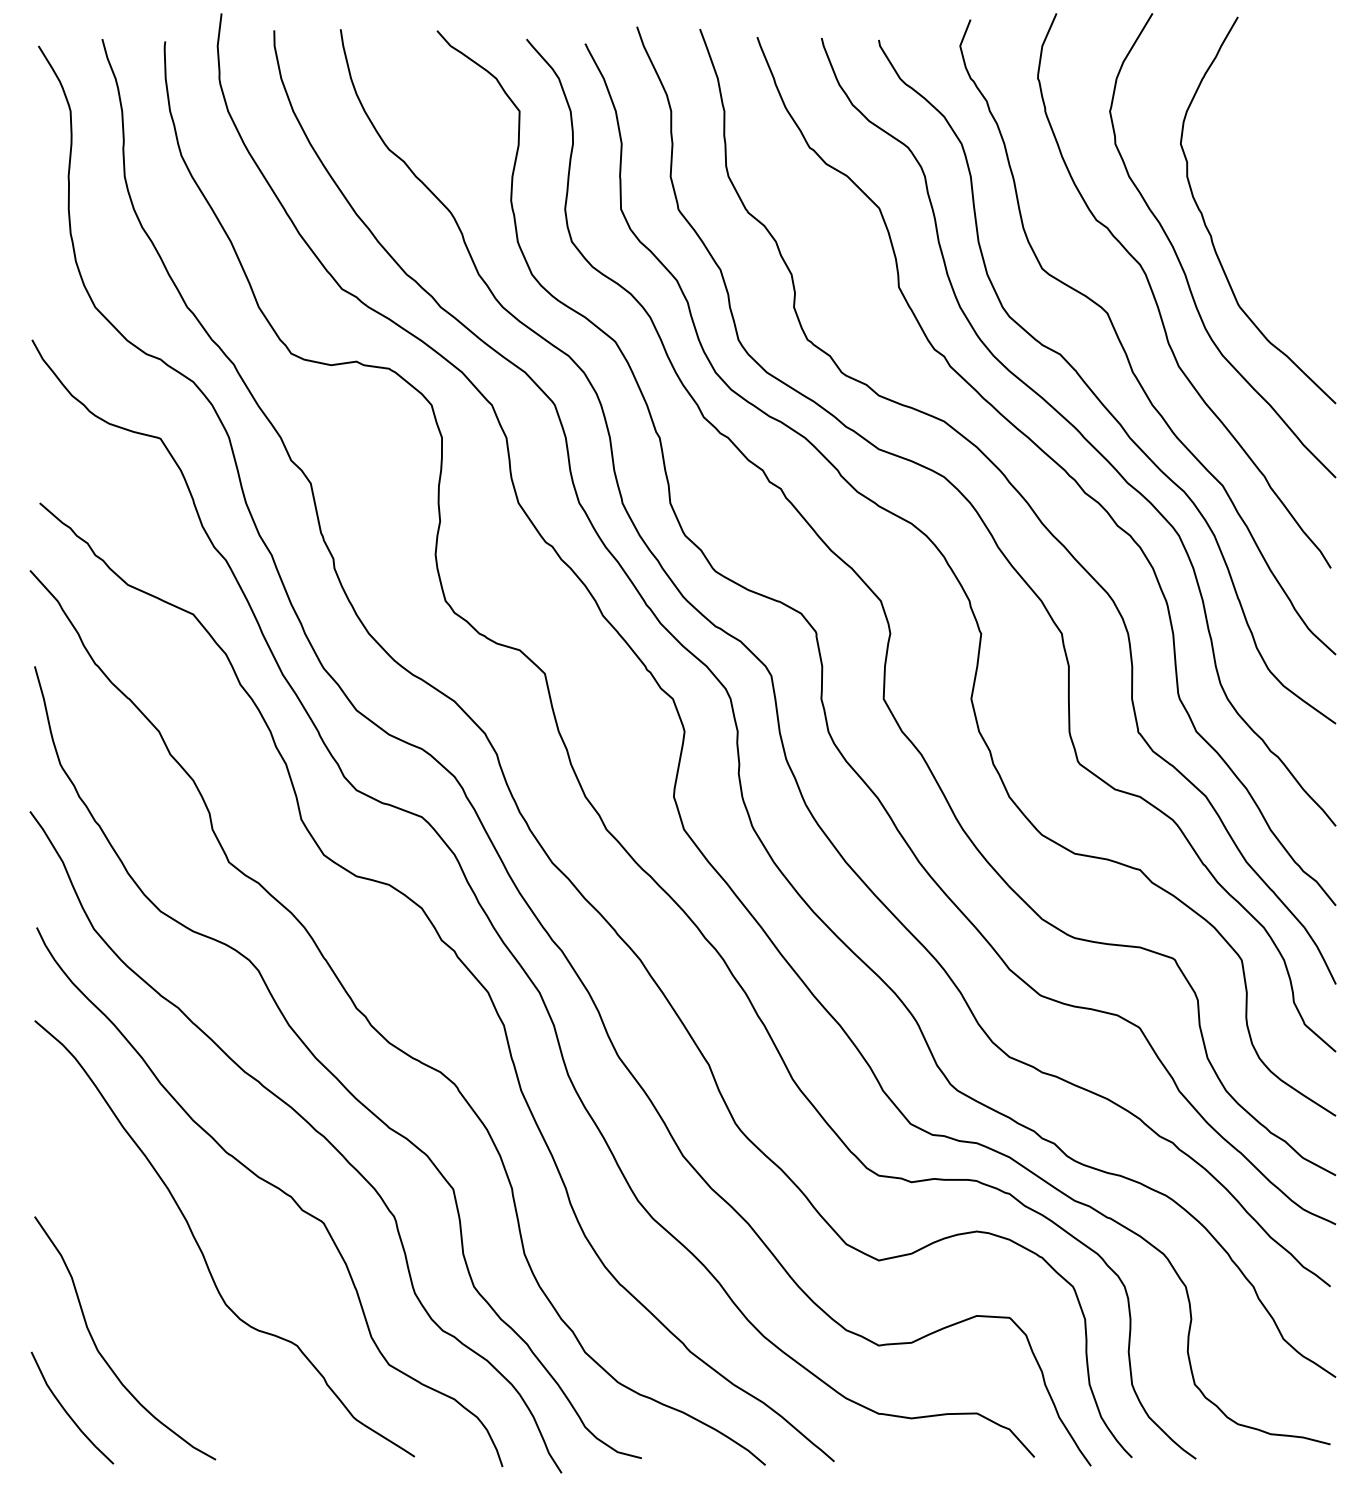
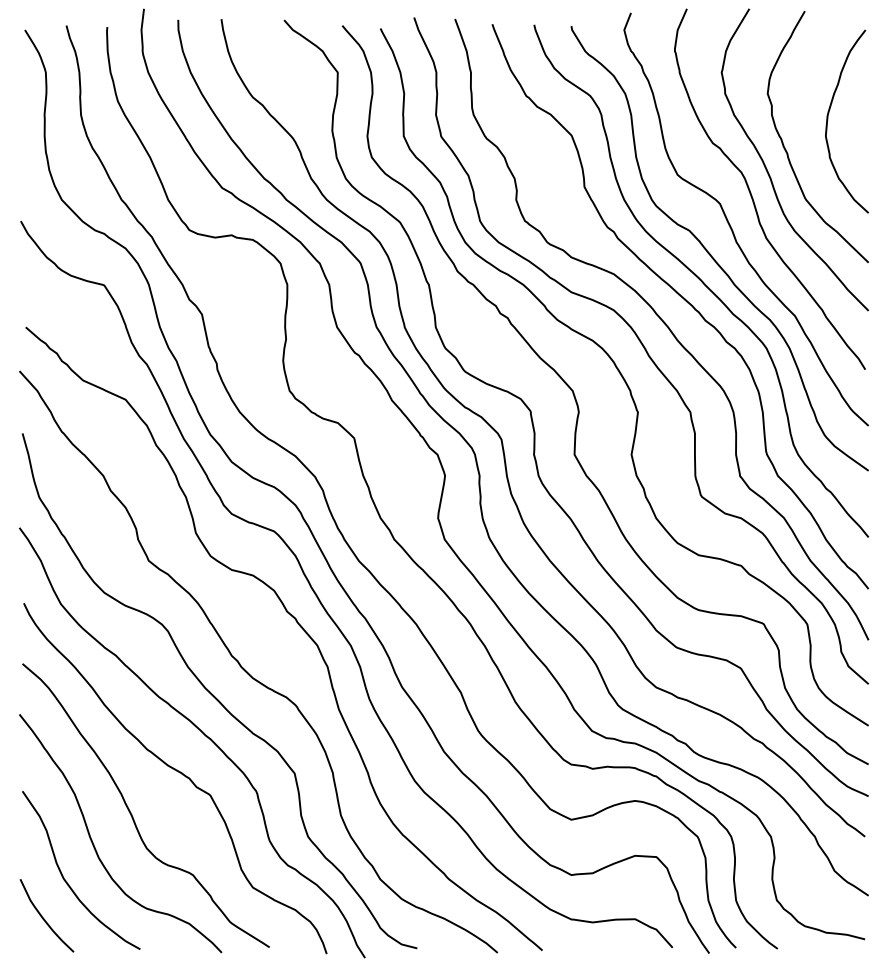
curve: (1274, 185) -> (828, 120), added
curve: (145, 1298) -> (94, 844), added

